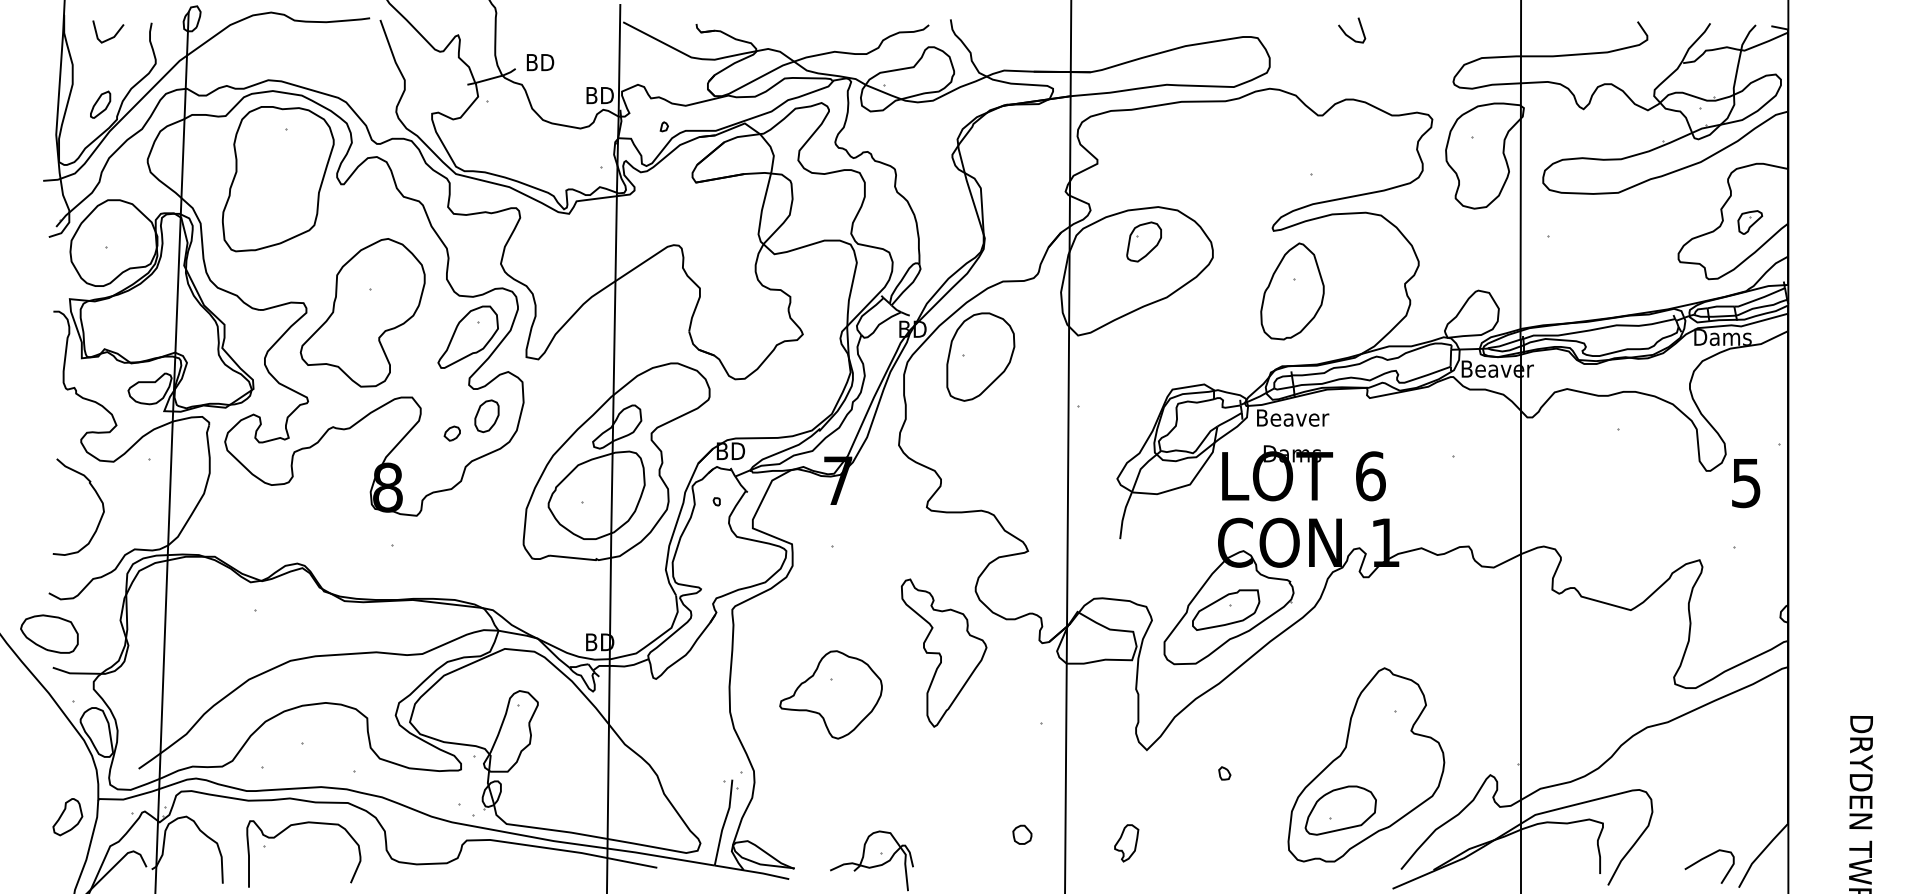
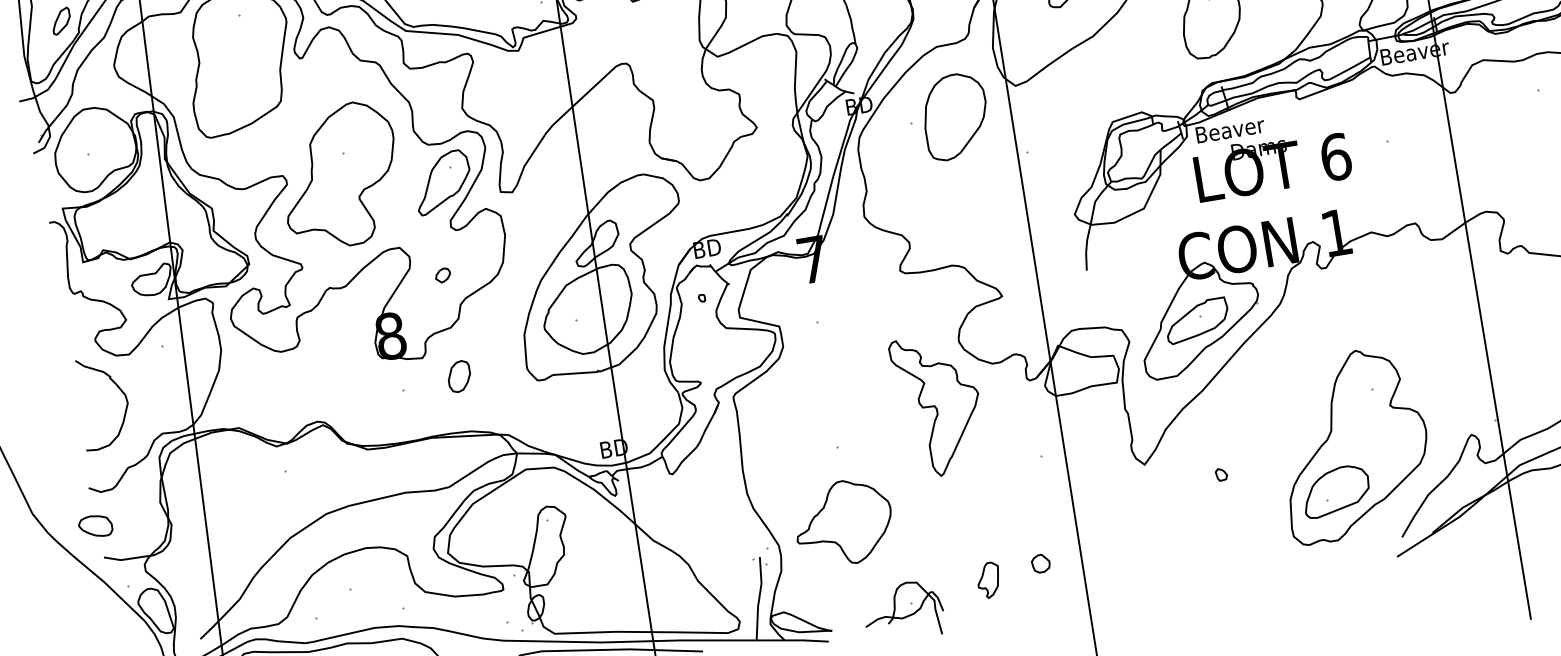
part: (980, 356) -> (955, 116), moved
part: (486, 416) -> (458, 376), moved
text: (1303, 473) -> (1272, 165), moved
part: (49, 633) -> (95, 525), size x0.6
part: (830, 694) -> (843, 522), moved
part: (1126, 843) -> (988, 580), moved

